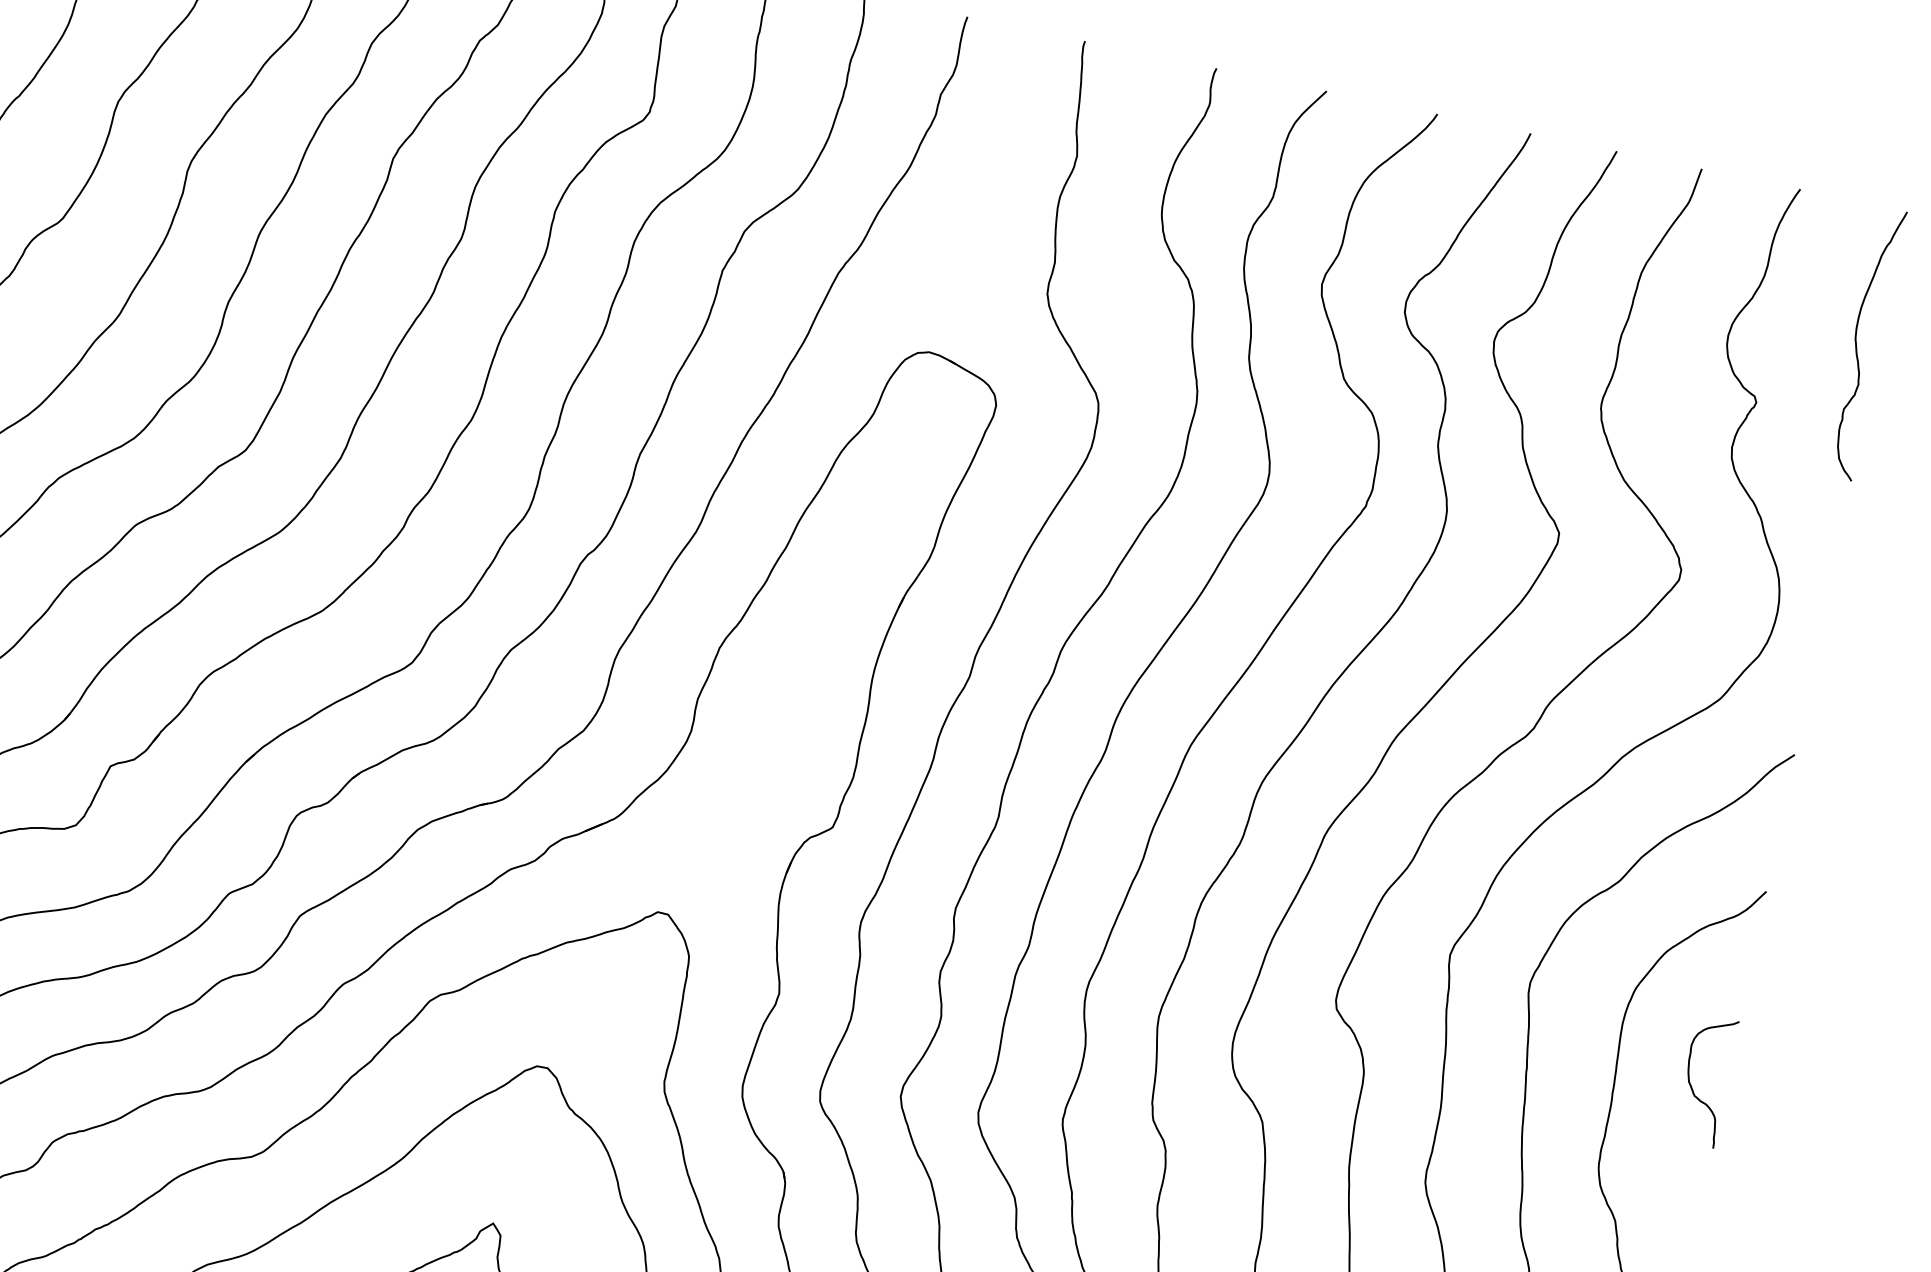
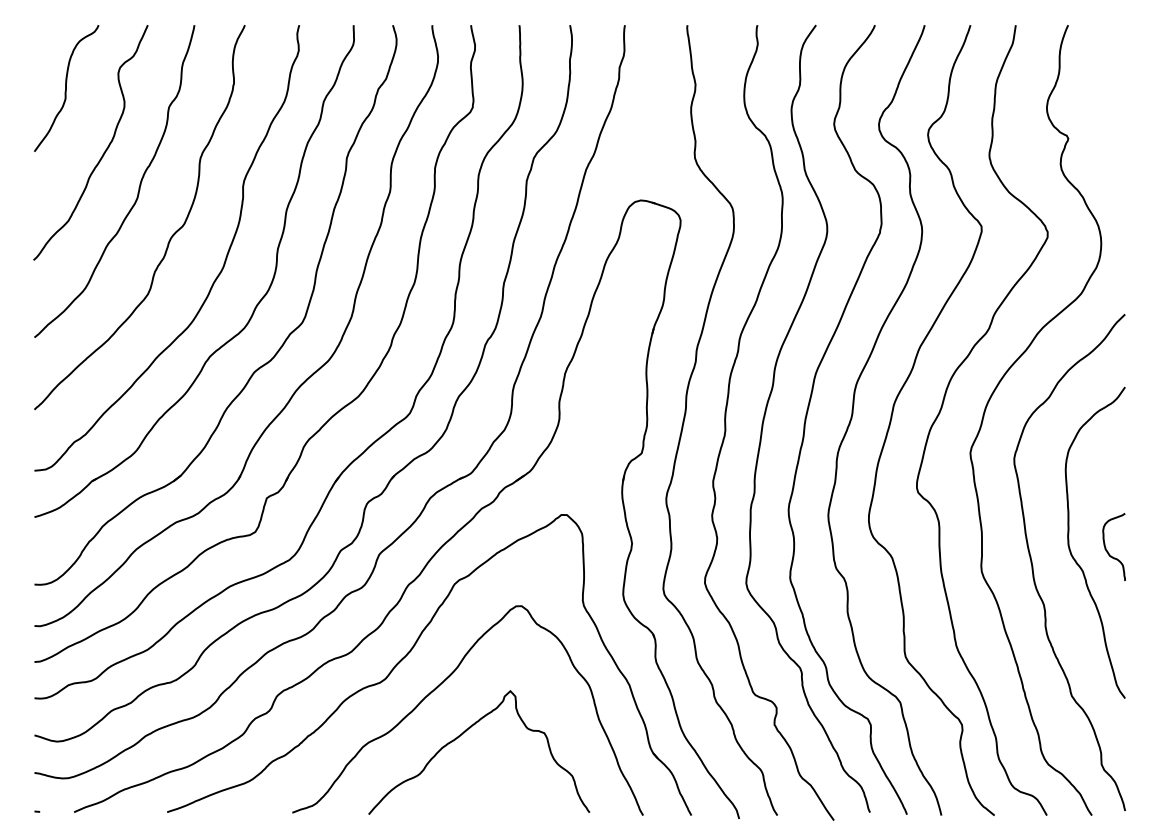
curve: (1858, 346) -> (1114, 99), removed
curve: (1693, 1086) -> (1108, 551), moved

